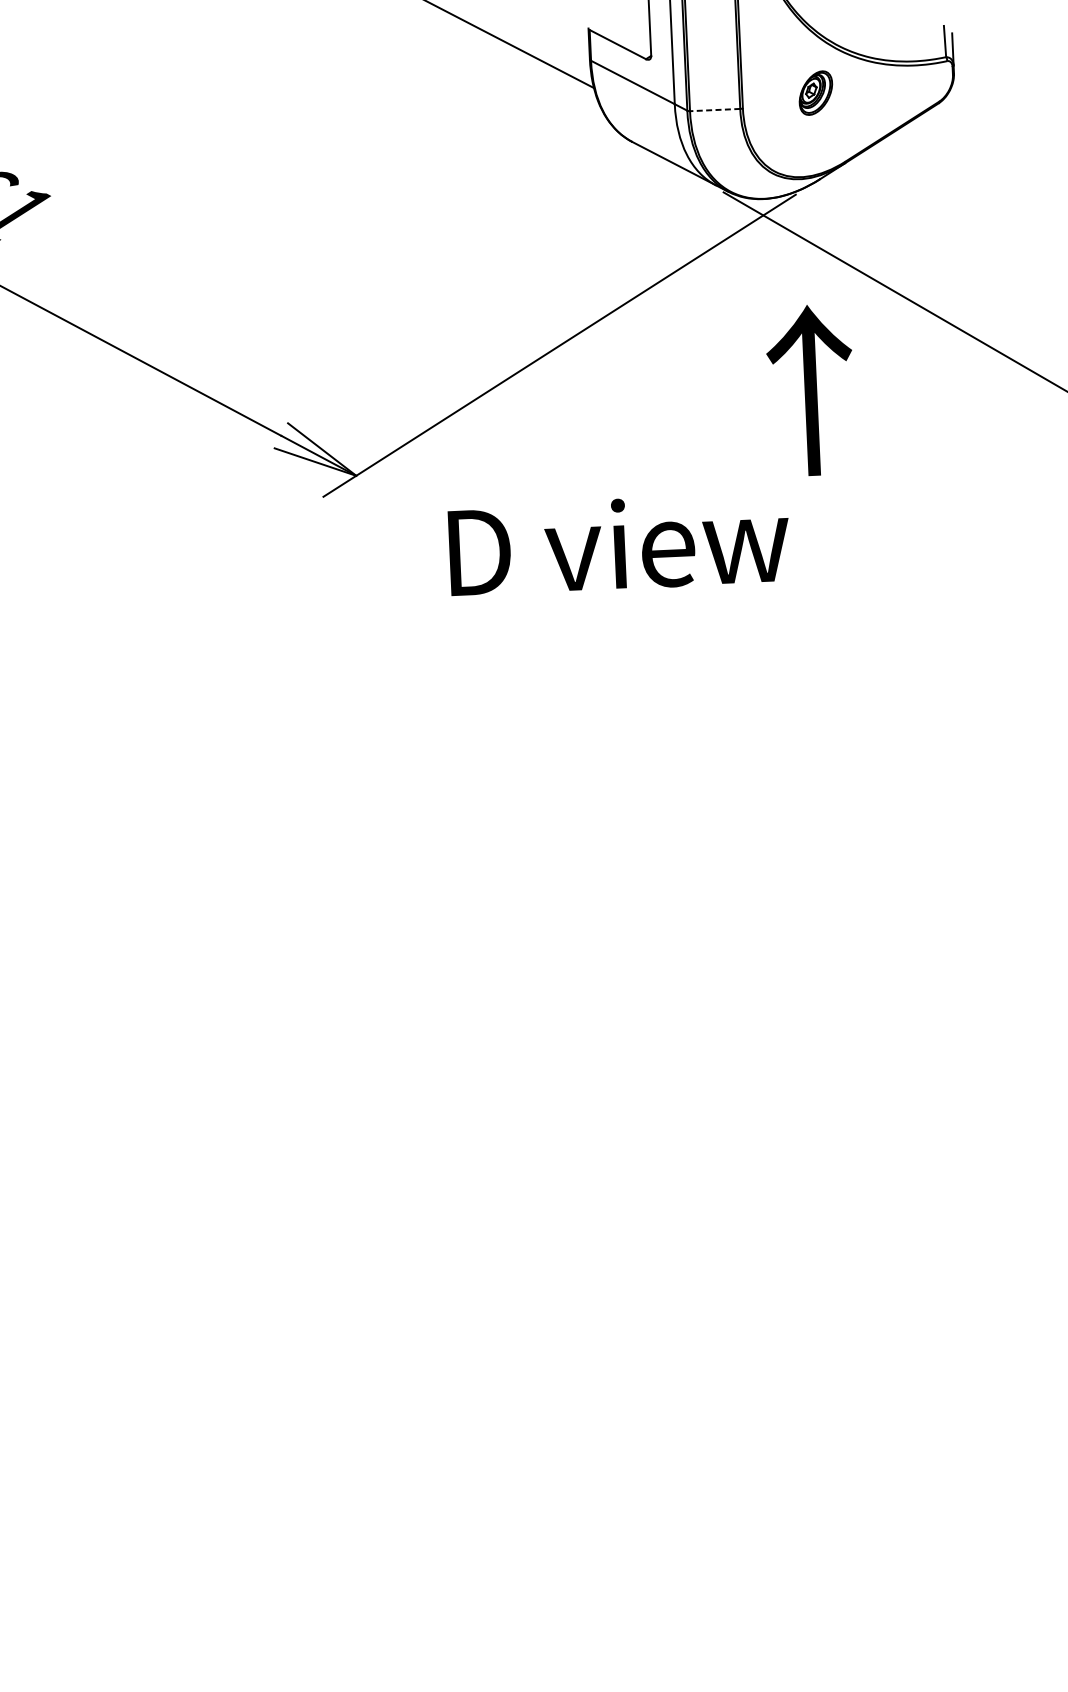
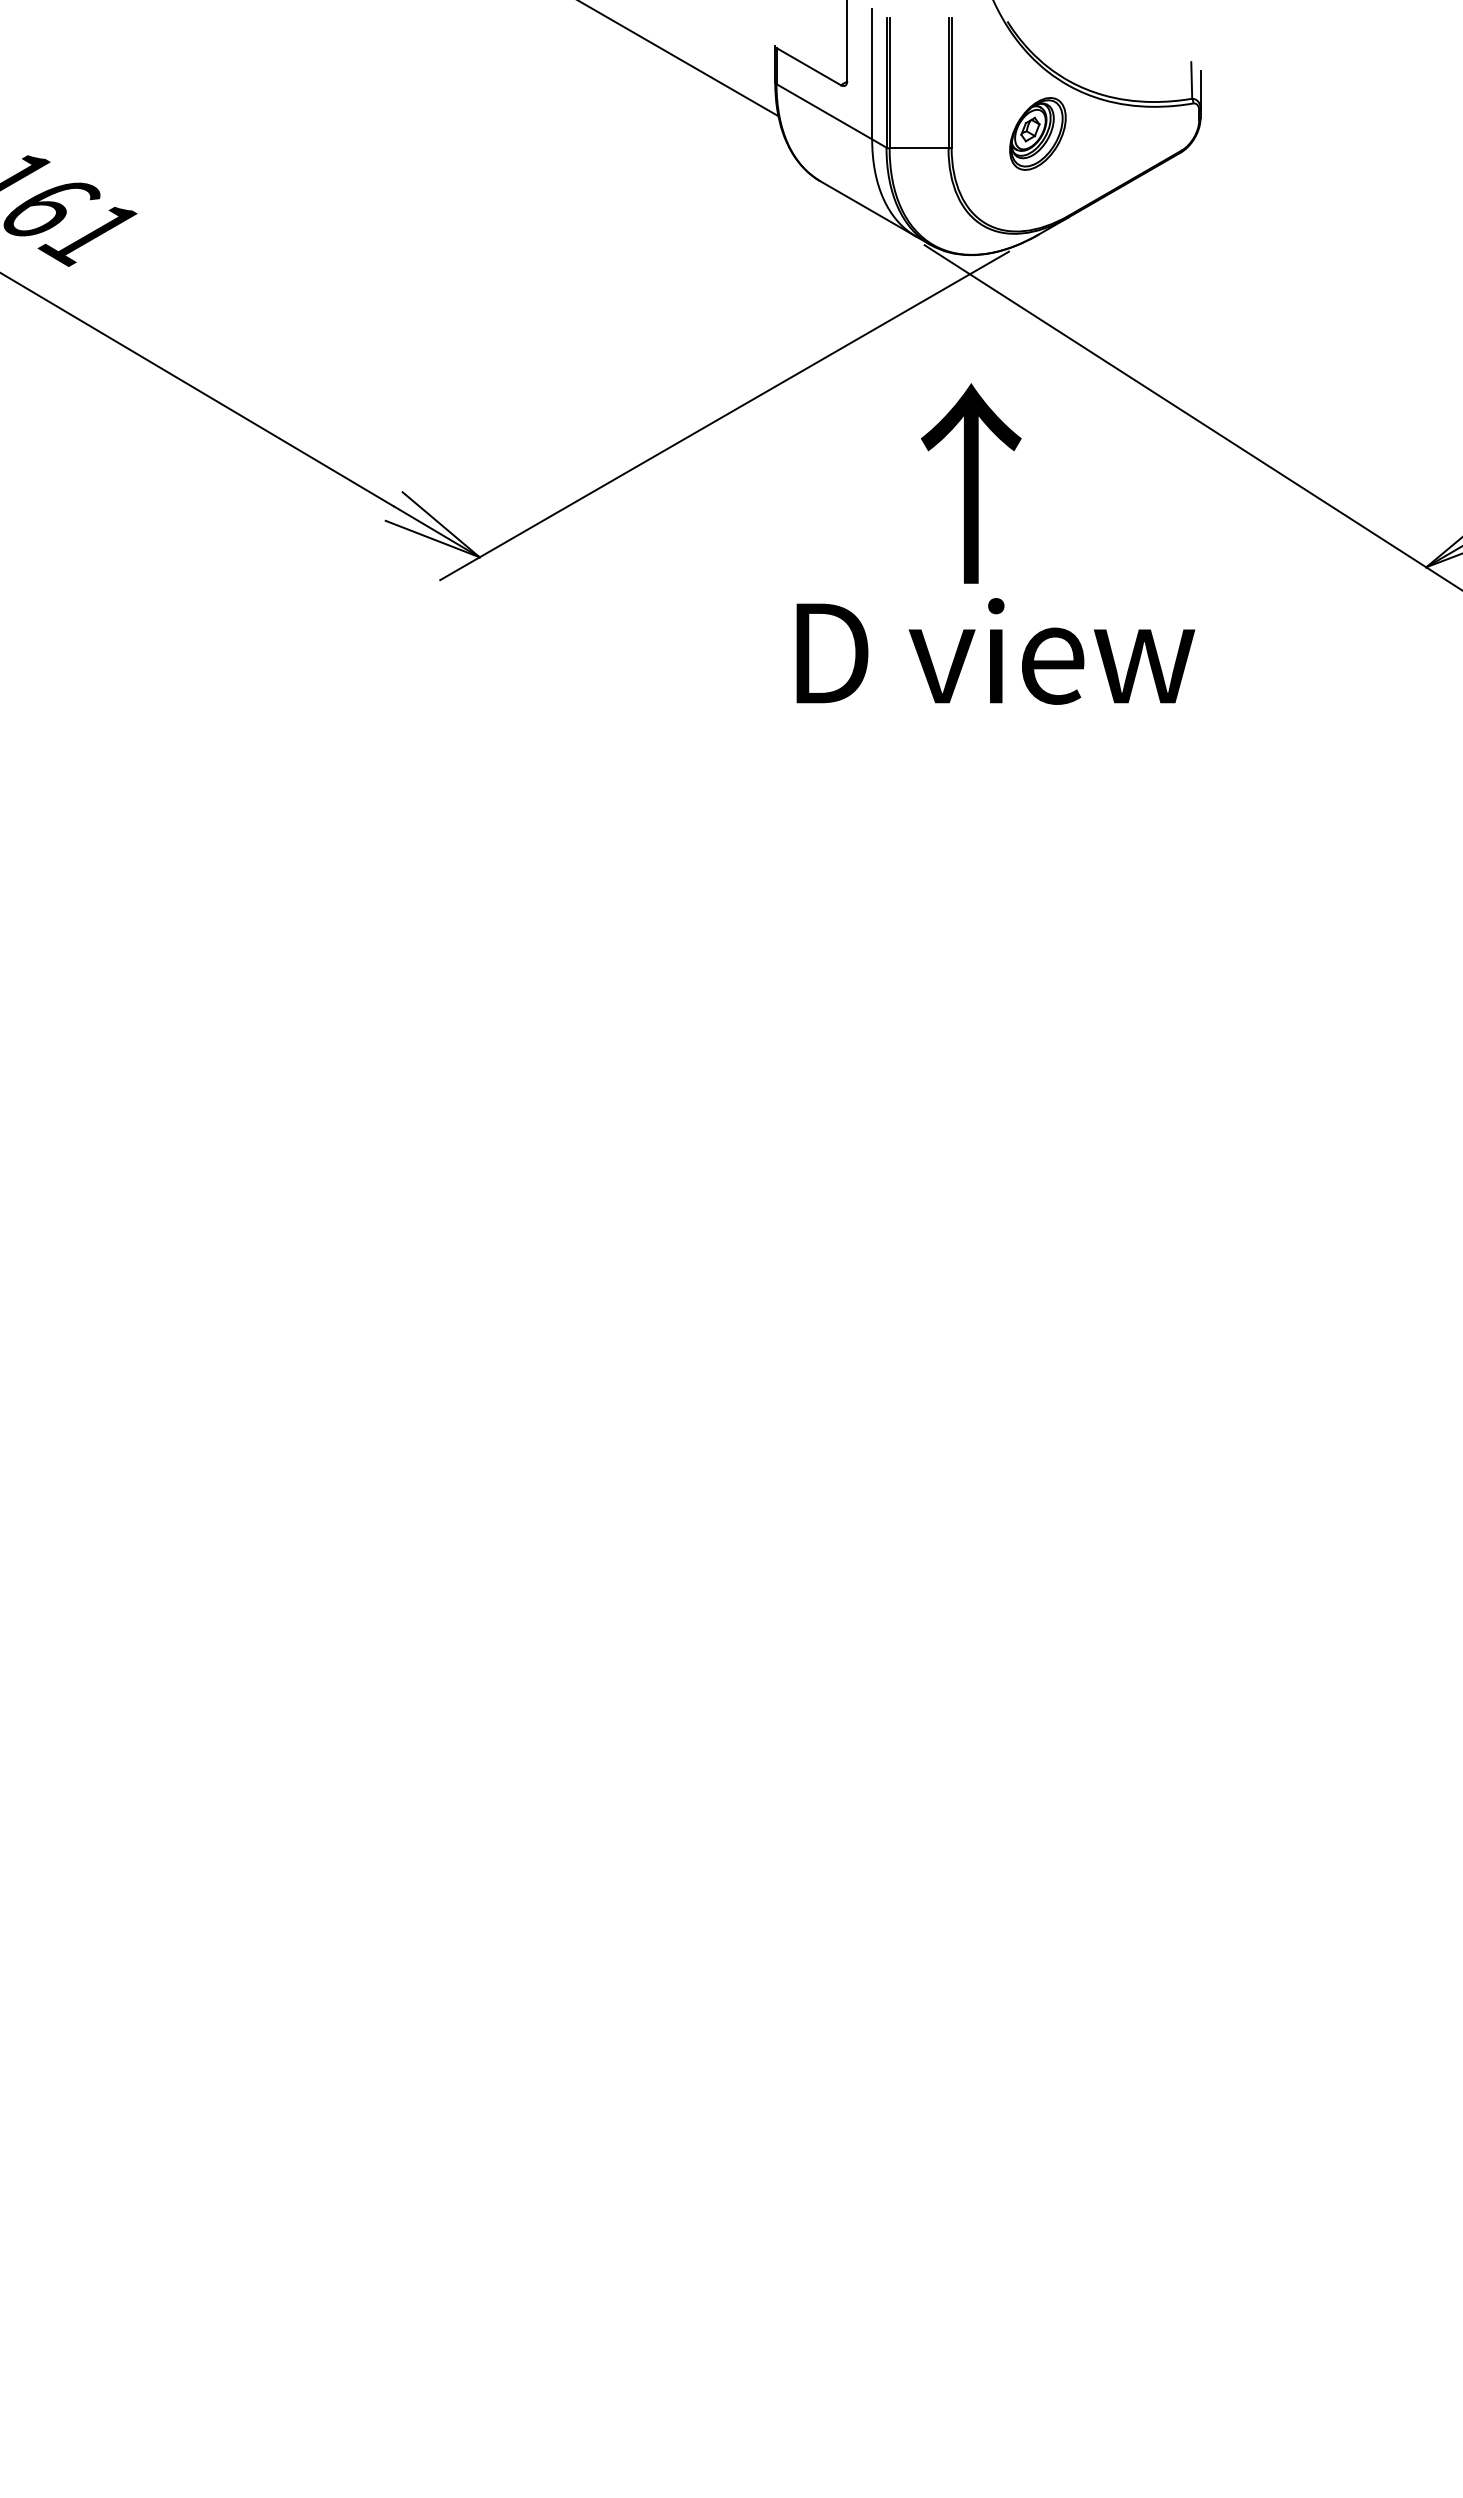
part: (815, 92) -> (1037, 133), size x1.43
line: (714, 110) -> (918, 148), dashed -> solid
text: (810, 390) -> (970, 483), moved
text: (618, 544) -> (995, 651), moved

